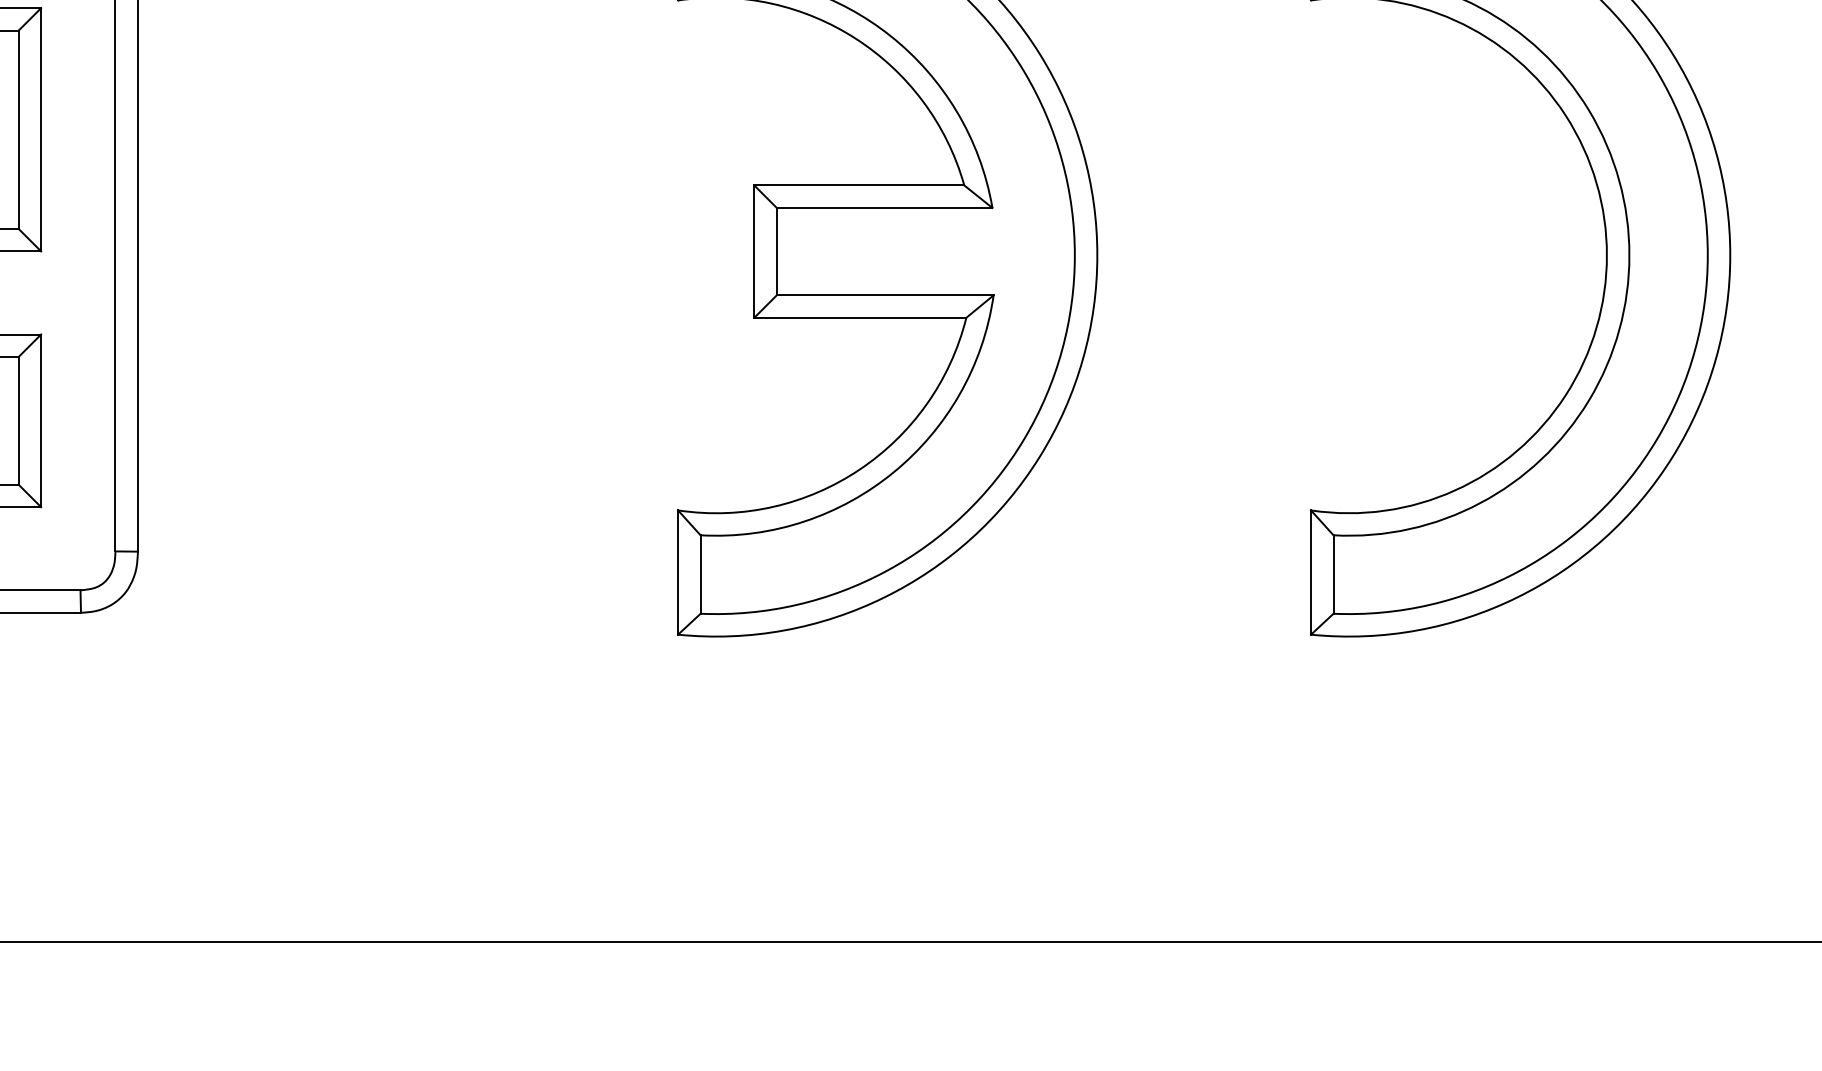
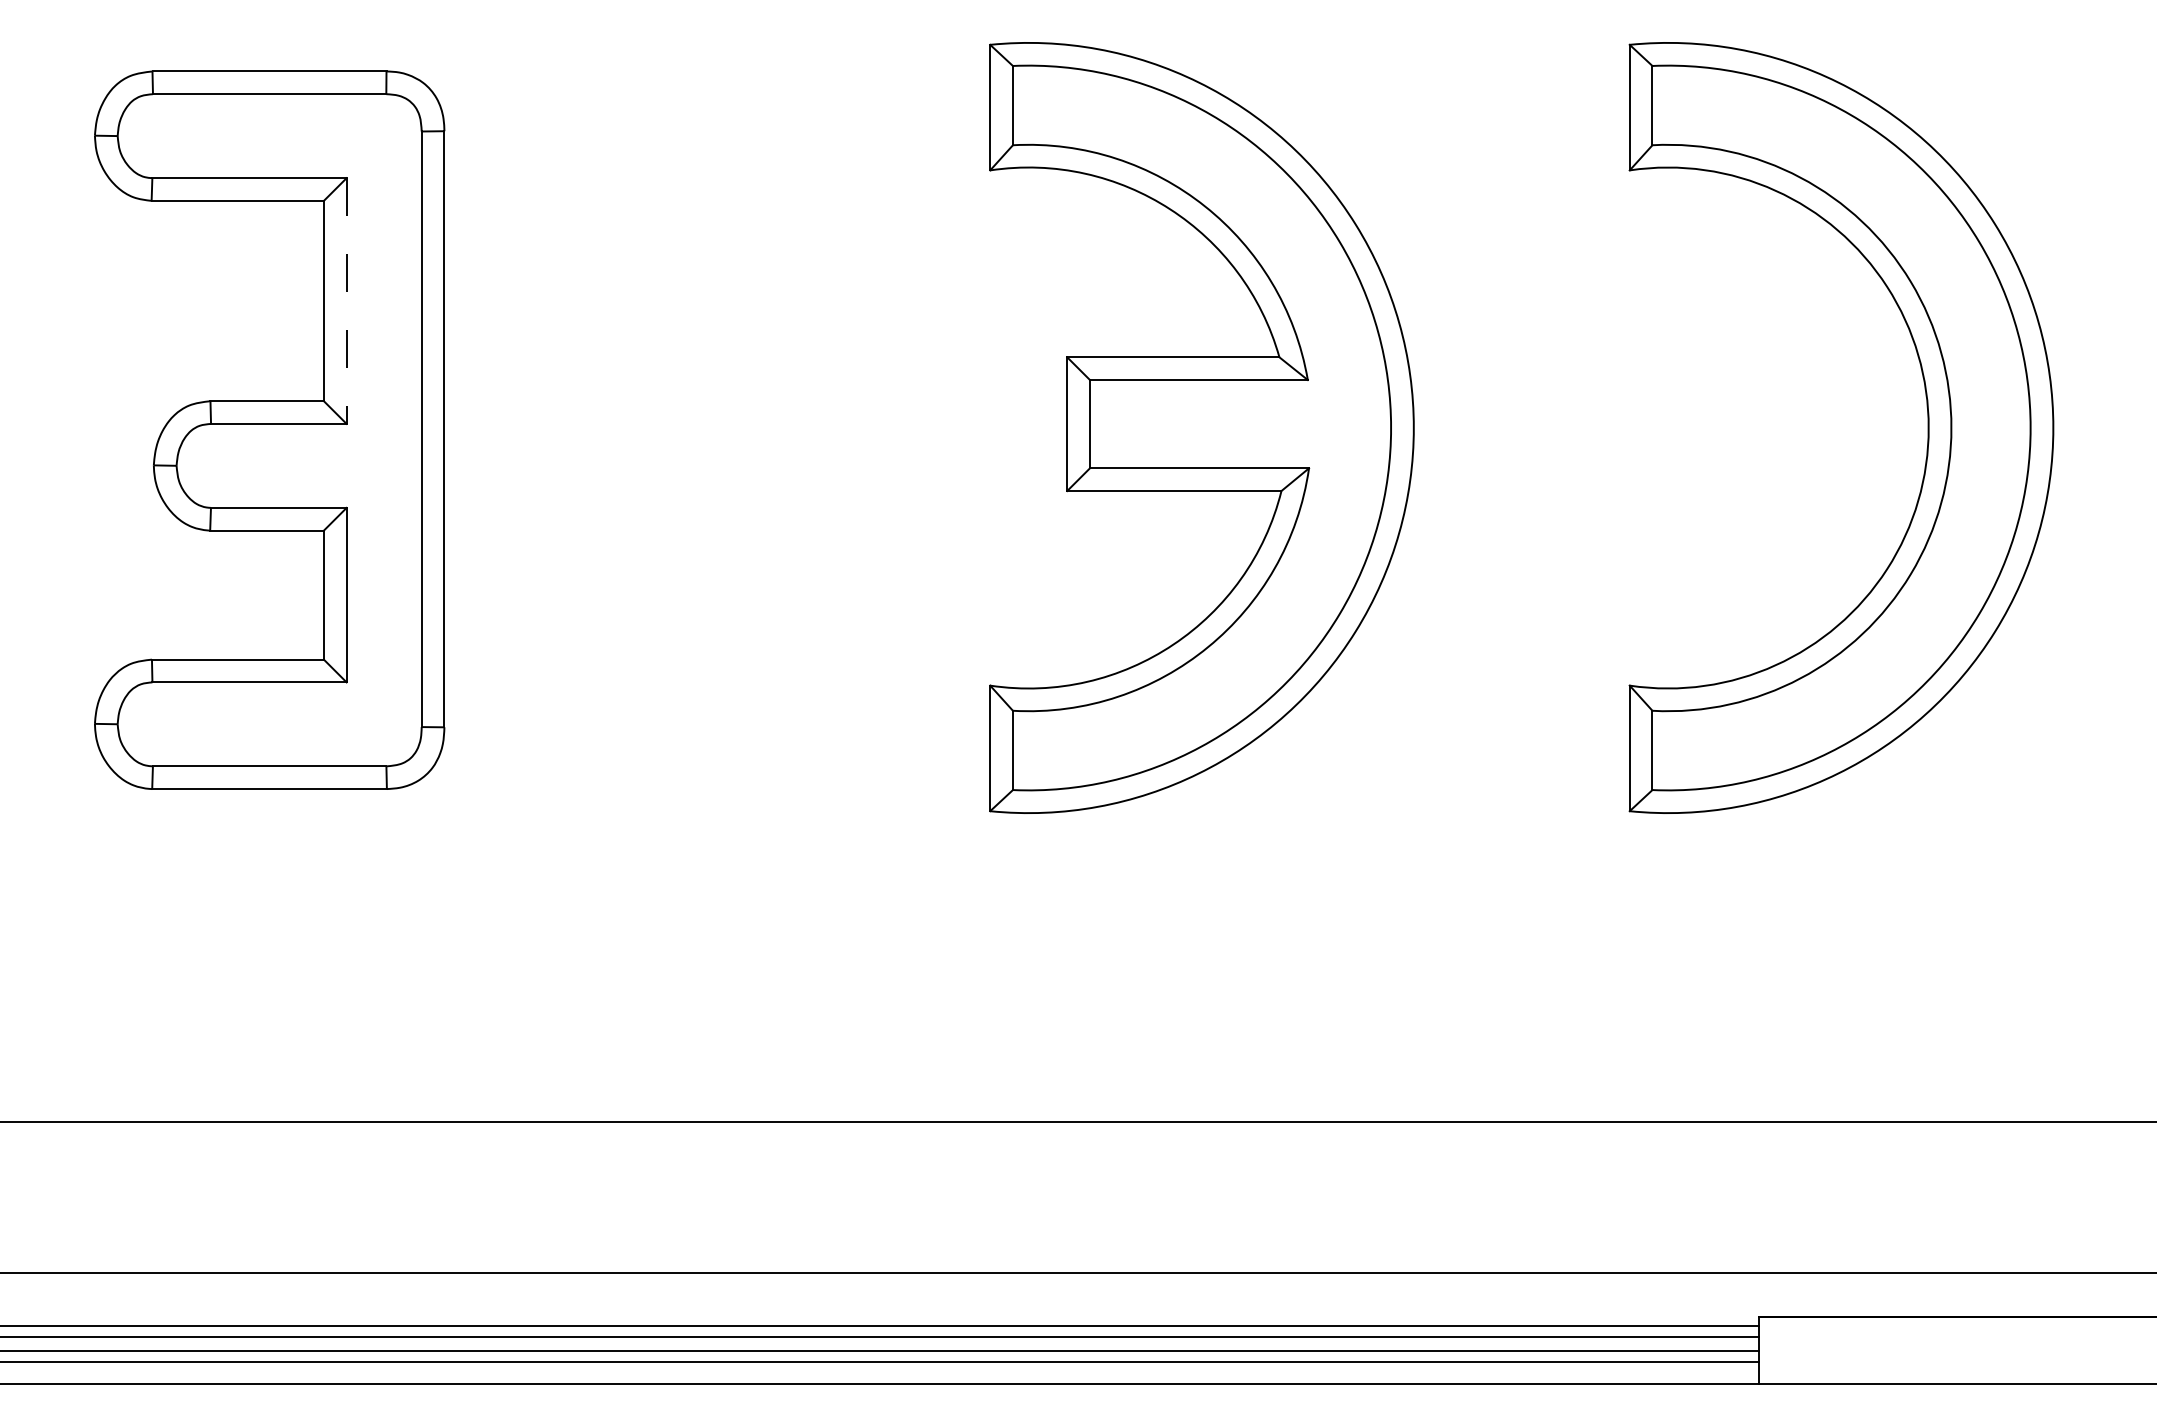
line: (41, 130) -> (346, 301), solid -> dashed

